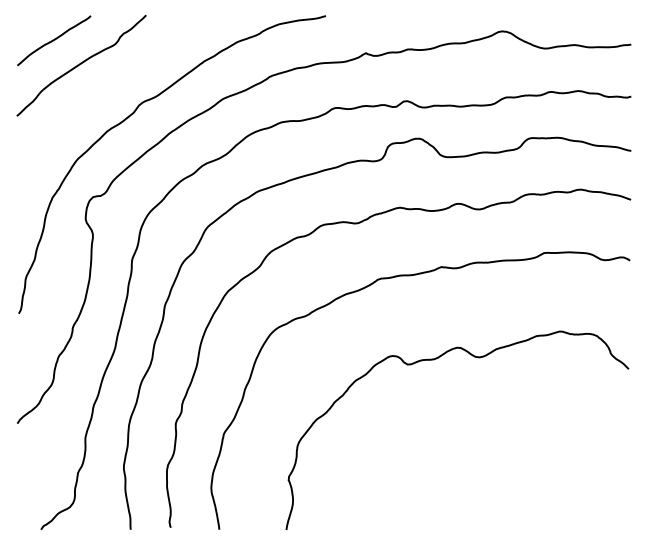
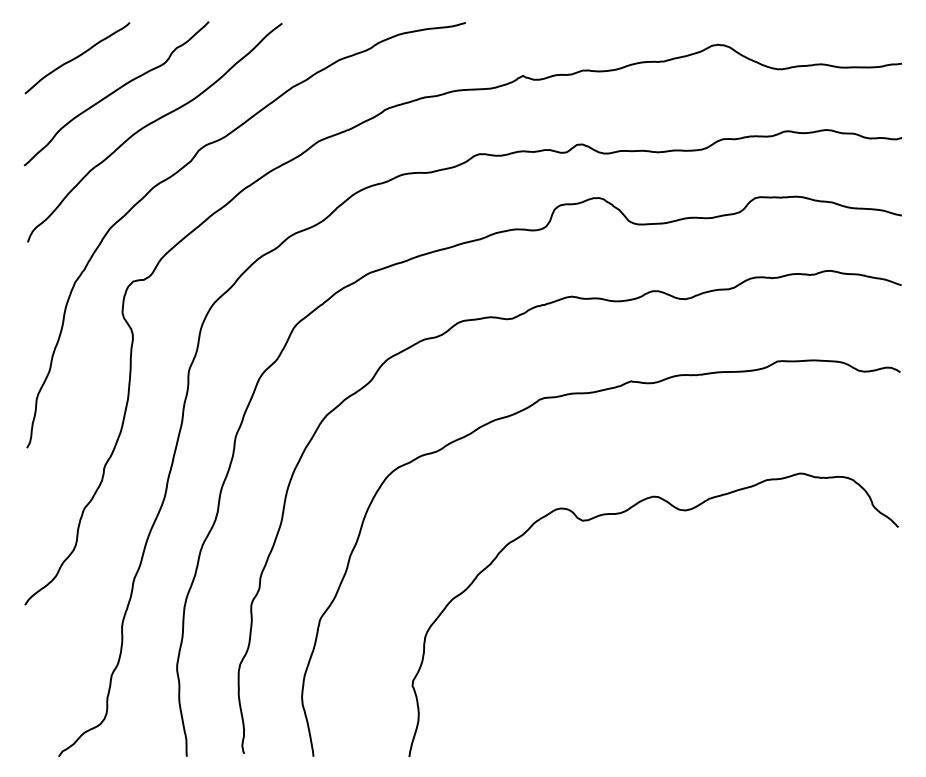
curve: (105, 87) -> (150, 124), added

